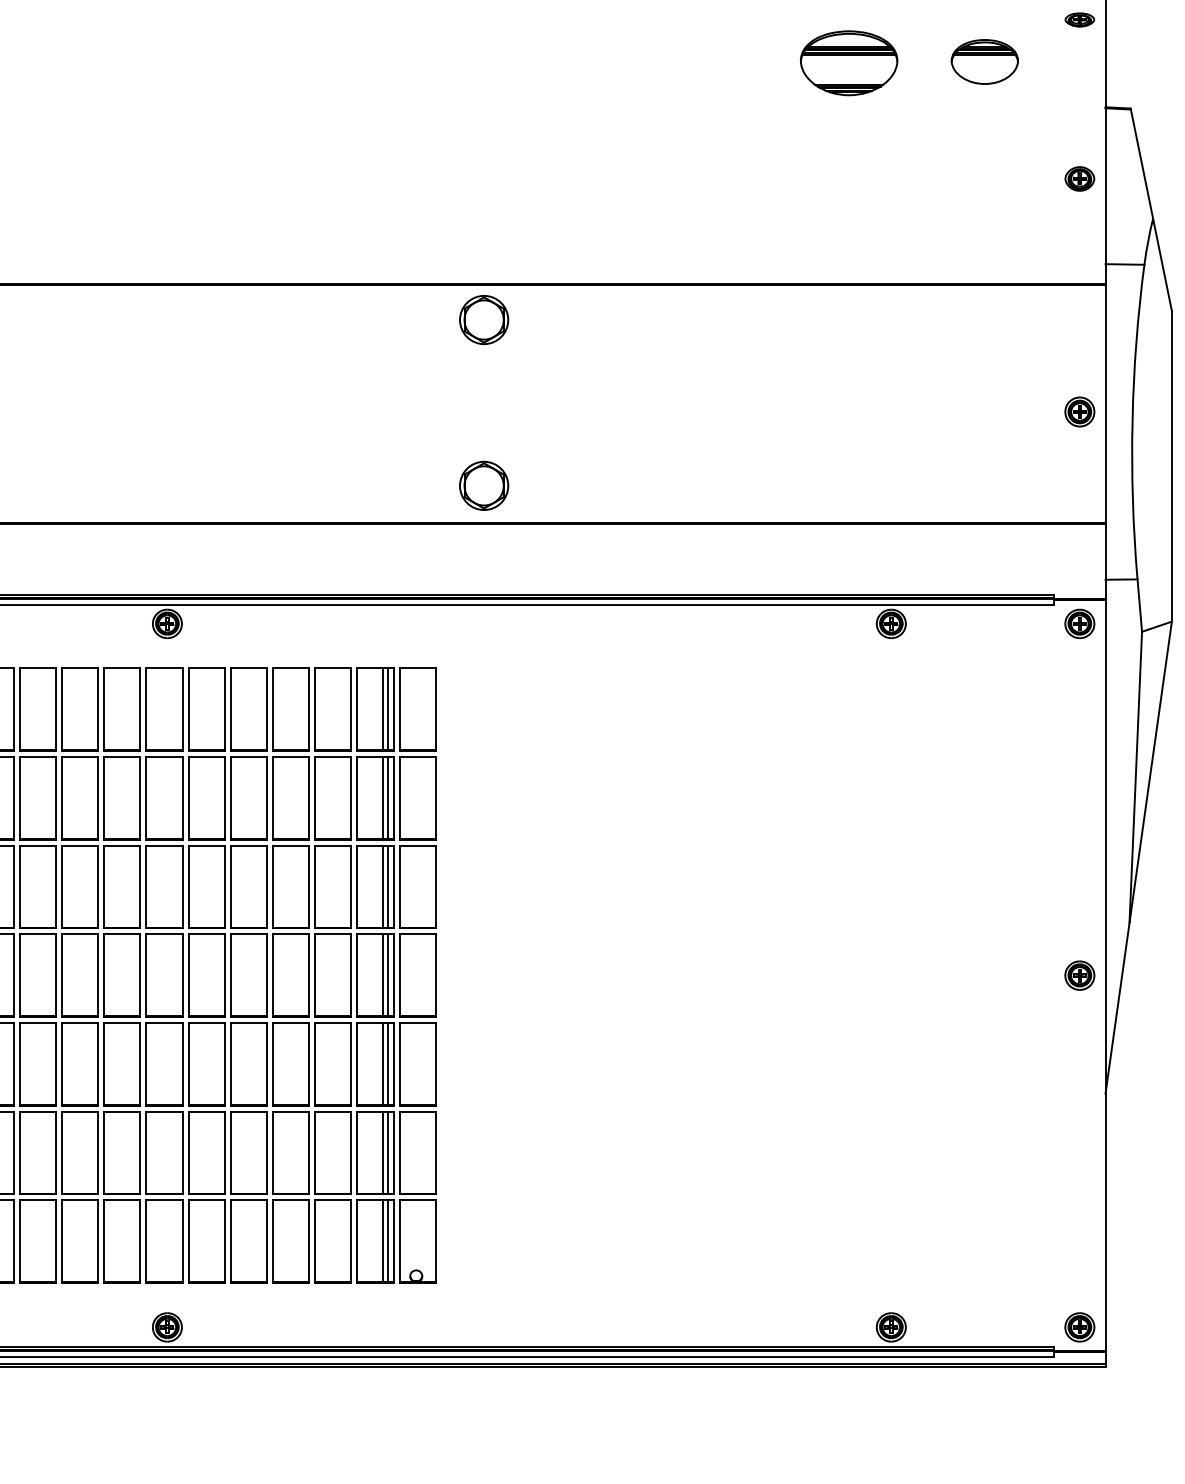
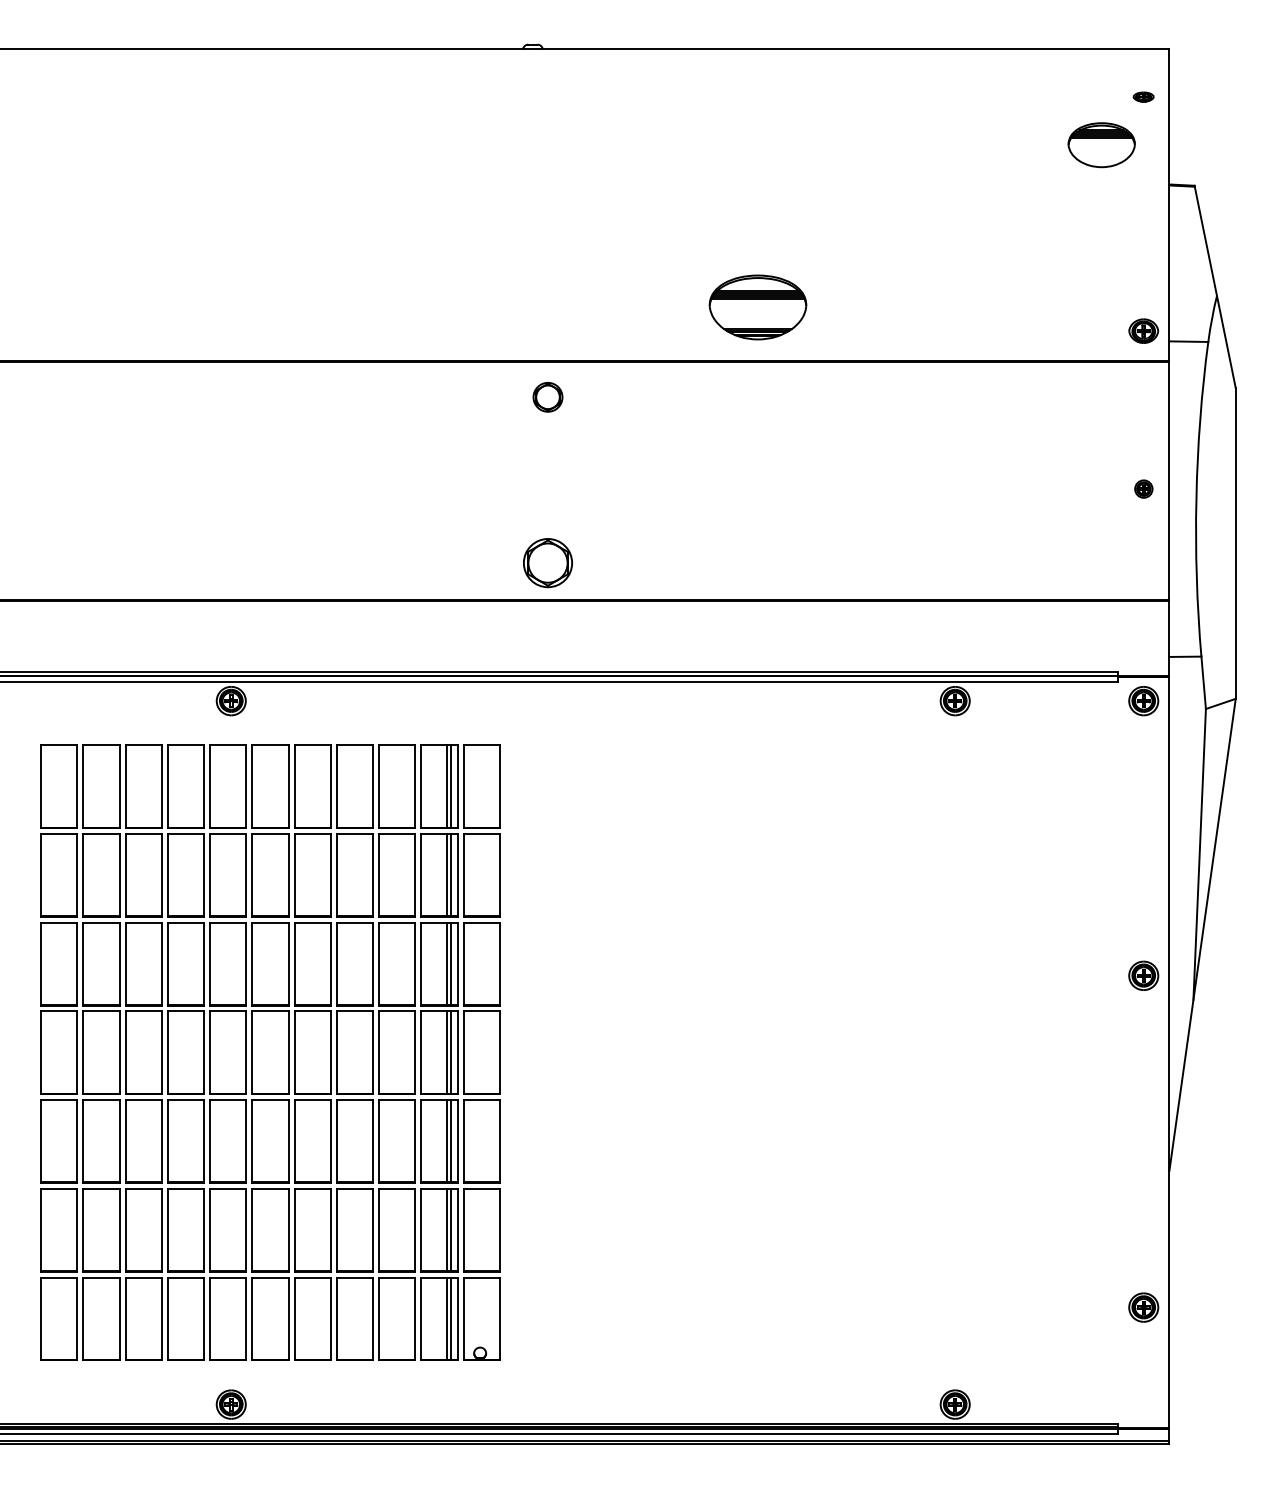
part: (1079, 19) -> (1143, 96), size x0.7
part: (984, 62) -> (1101, 145), moved
part: (848, 63) -> (757, 307), moved
part: (1079, 178) -> (1143, 330), moved
part: (483, 320) -> (547, 397), size x0.6
part: (1079, 411) -> (1143, 488), size x0.6
part: (1079, 975) -> (1143, 975), moved
part: (1079, 1327) -> (1143, 1307), moved

